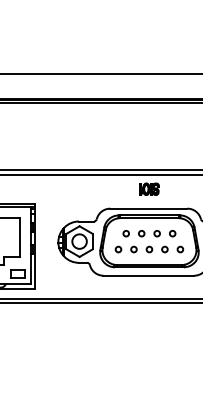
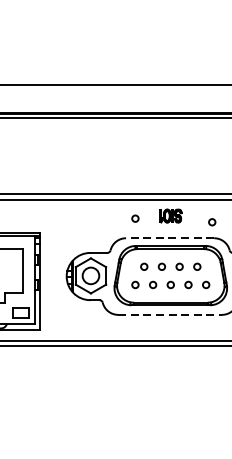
circle: (118, 191) -> (135, 218), added
circle: (185, 194) -> (211, 222), added
line: (148, 208) -> (169, 238), solid -> dashed
line: (149, 275) -> (170, 314), solid -> dashed

